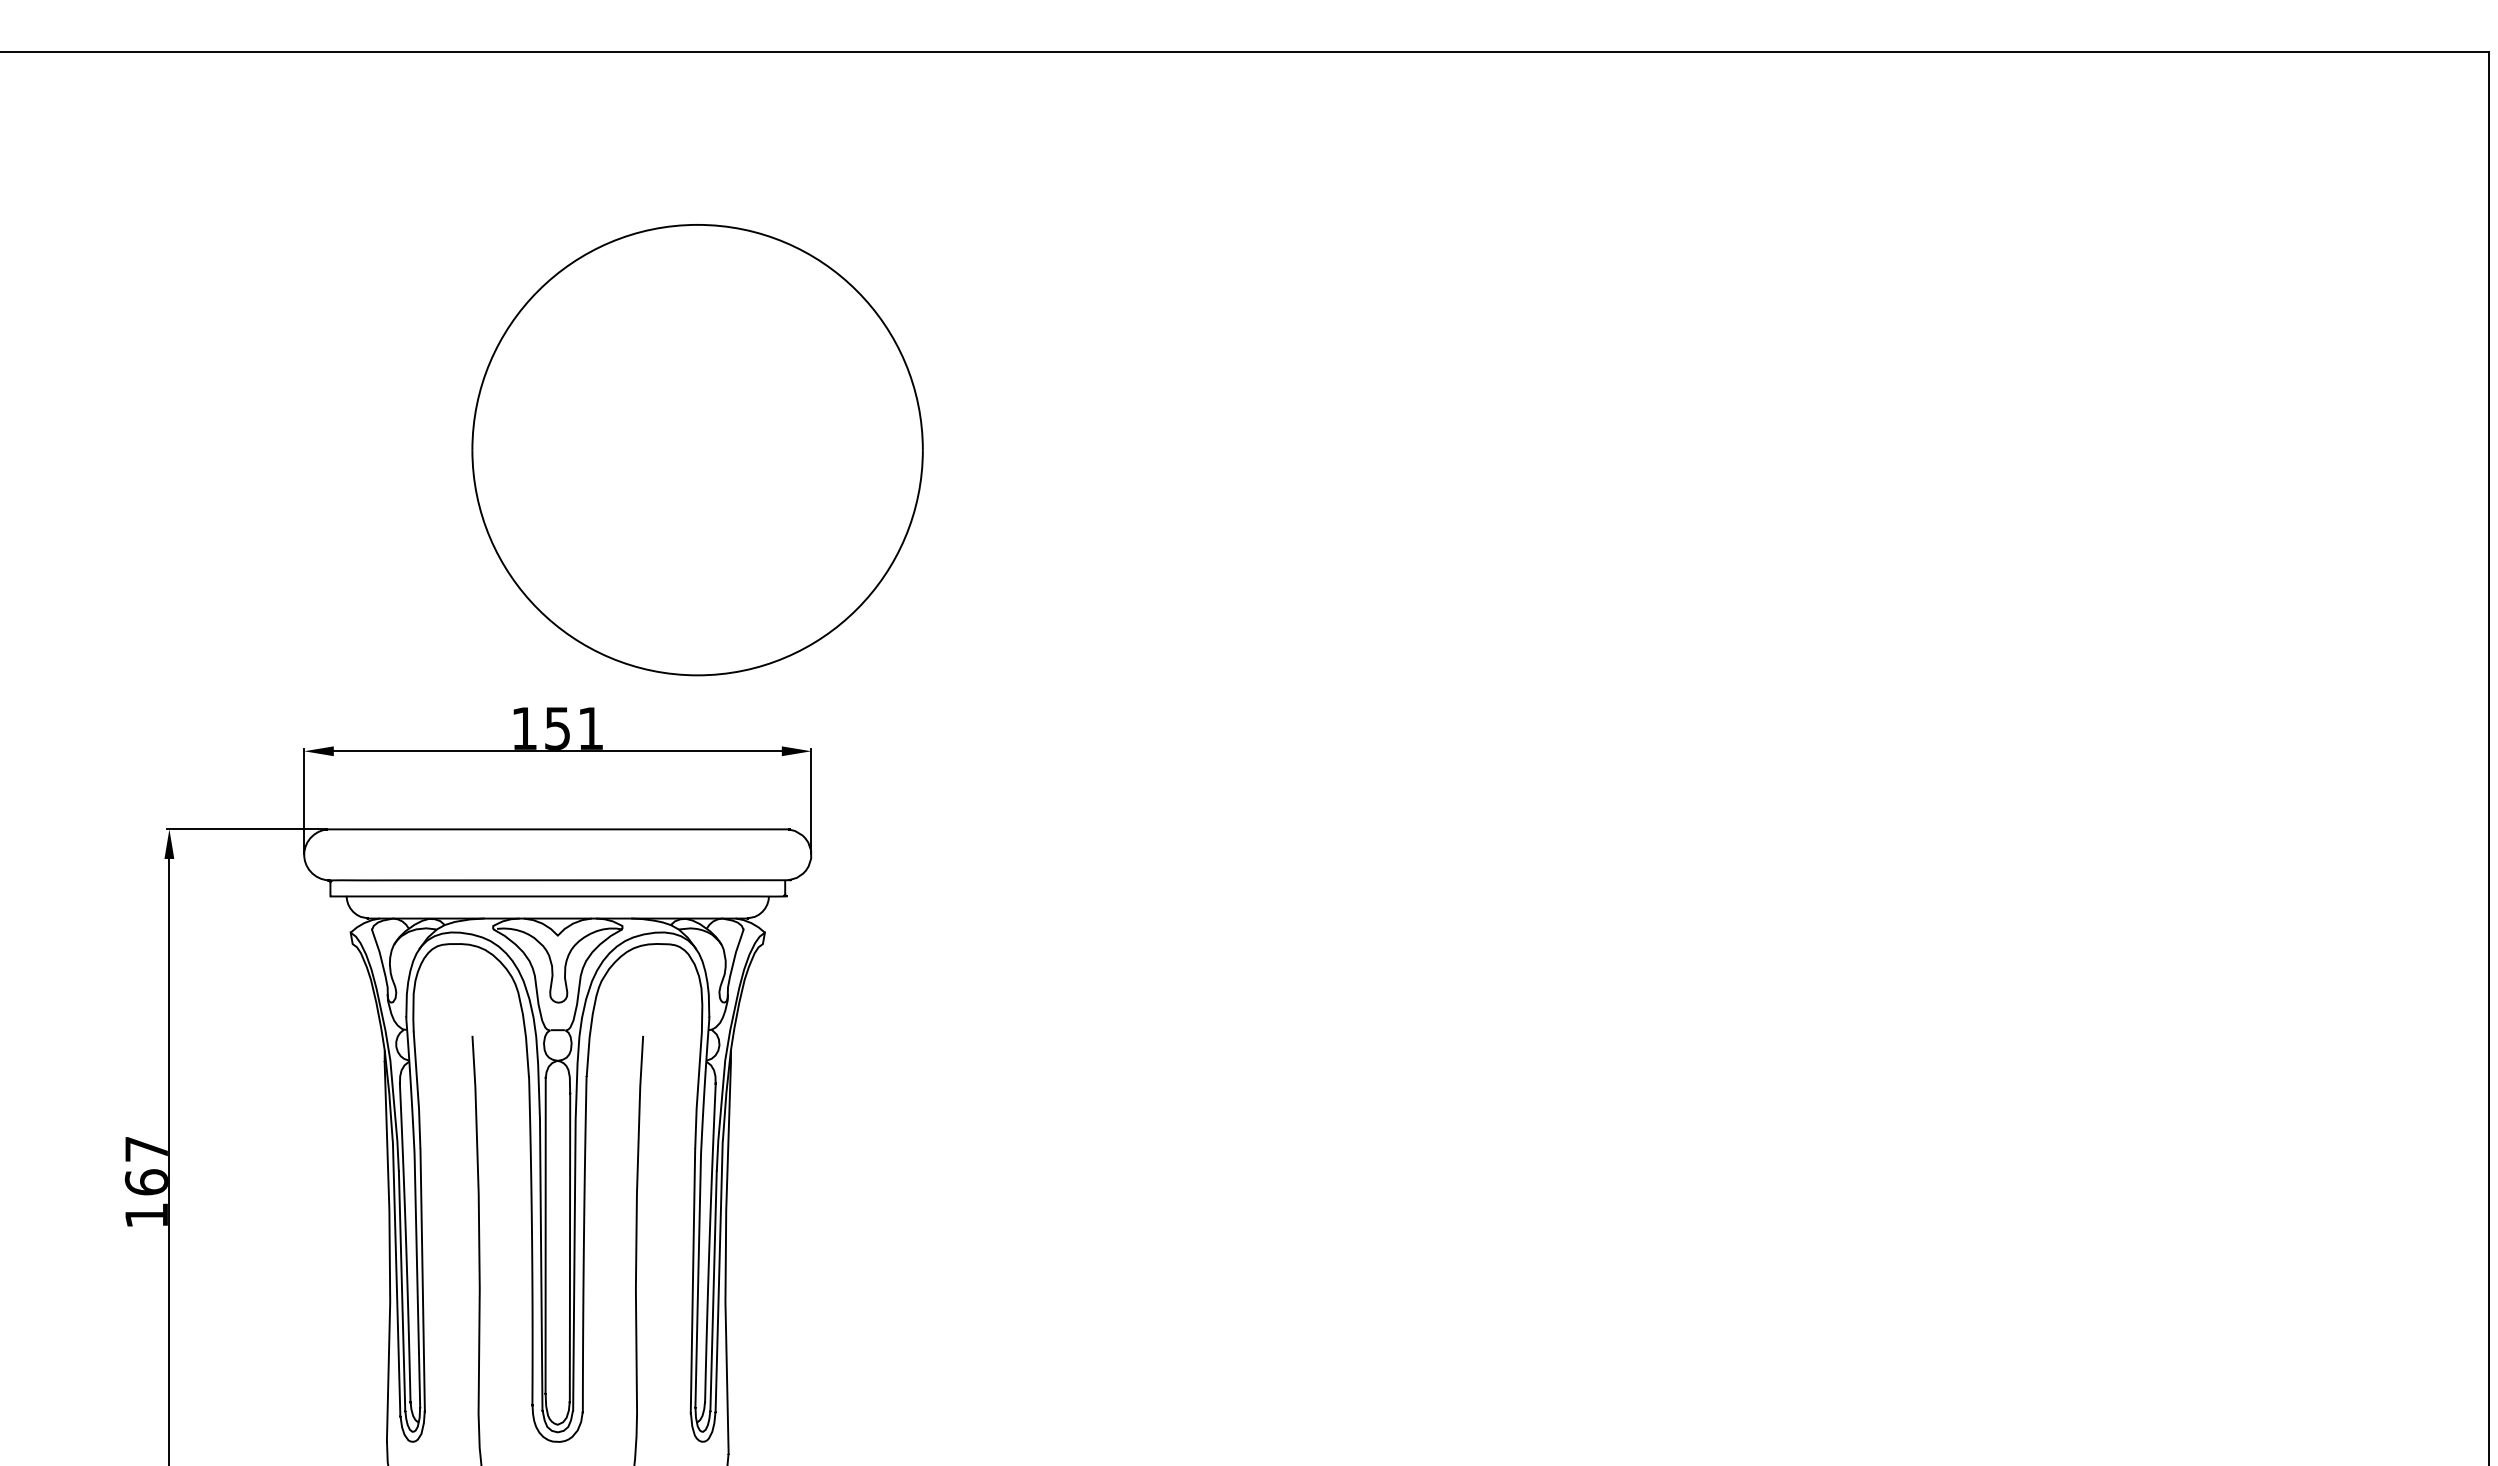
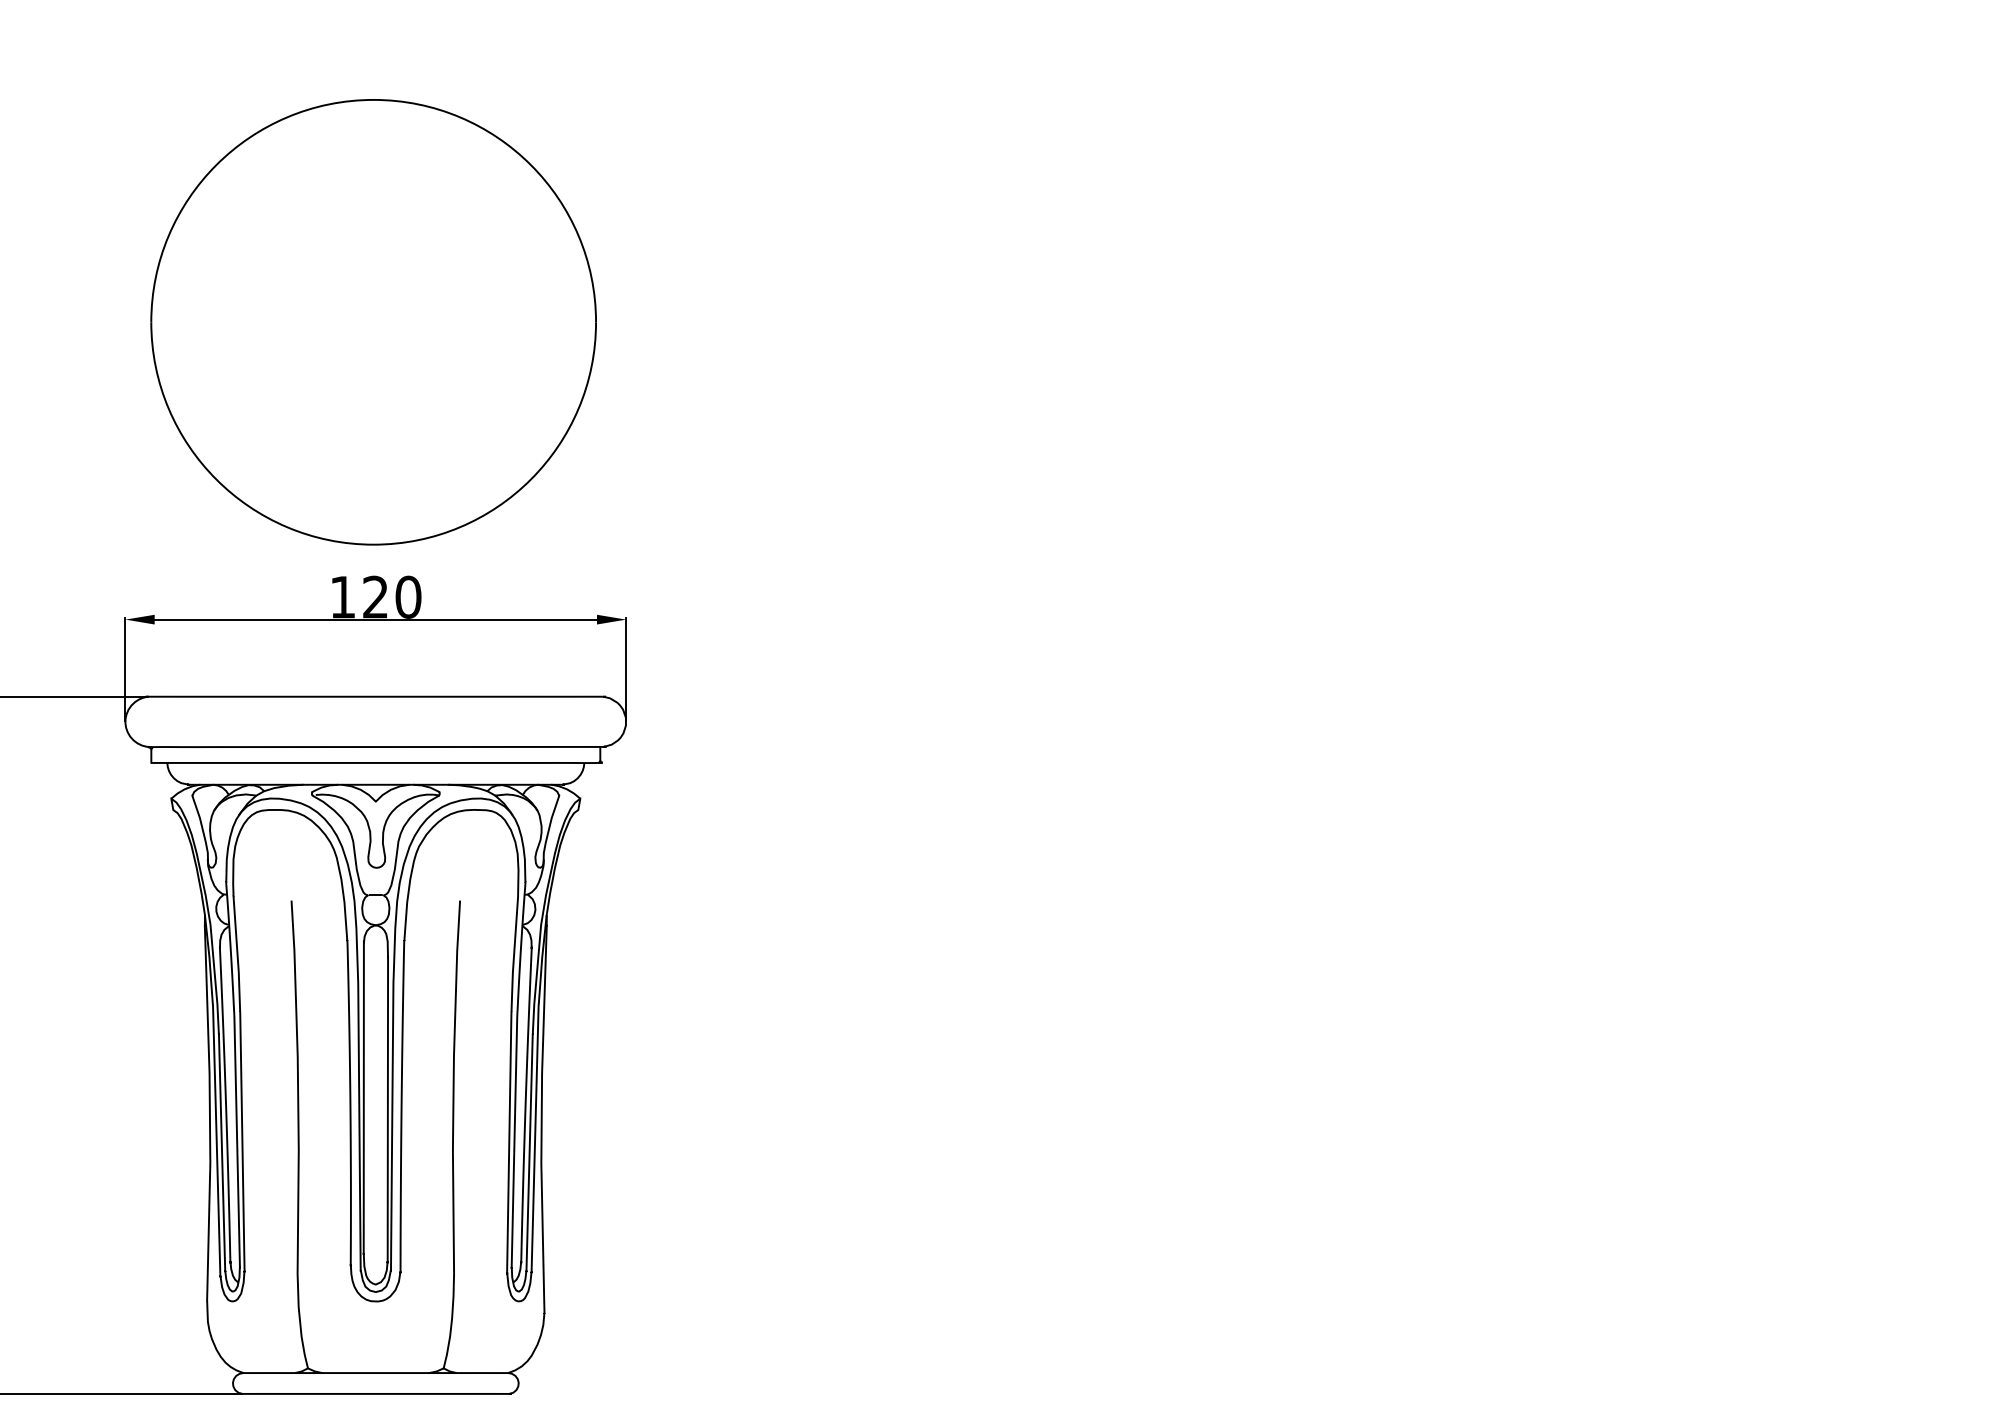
part: (697, 450) -> (373, 322), moved
text: (574, 727) -> (392, 596), 151 -> 120

